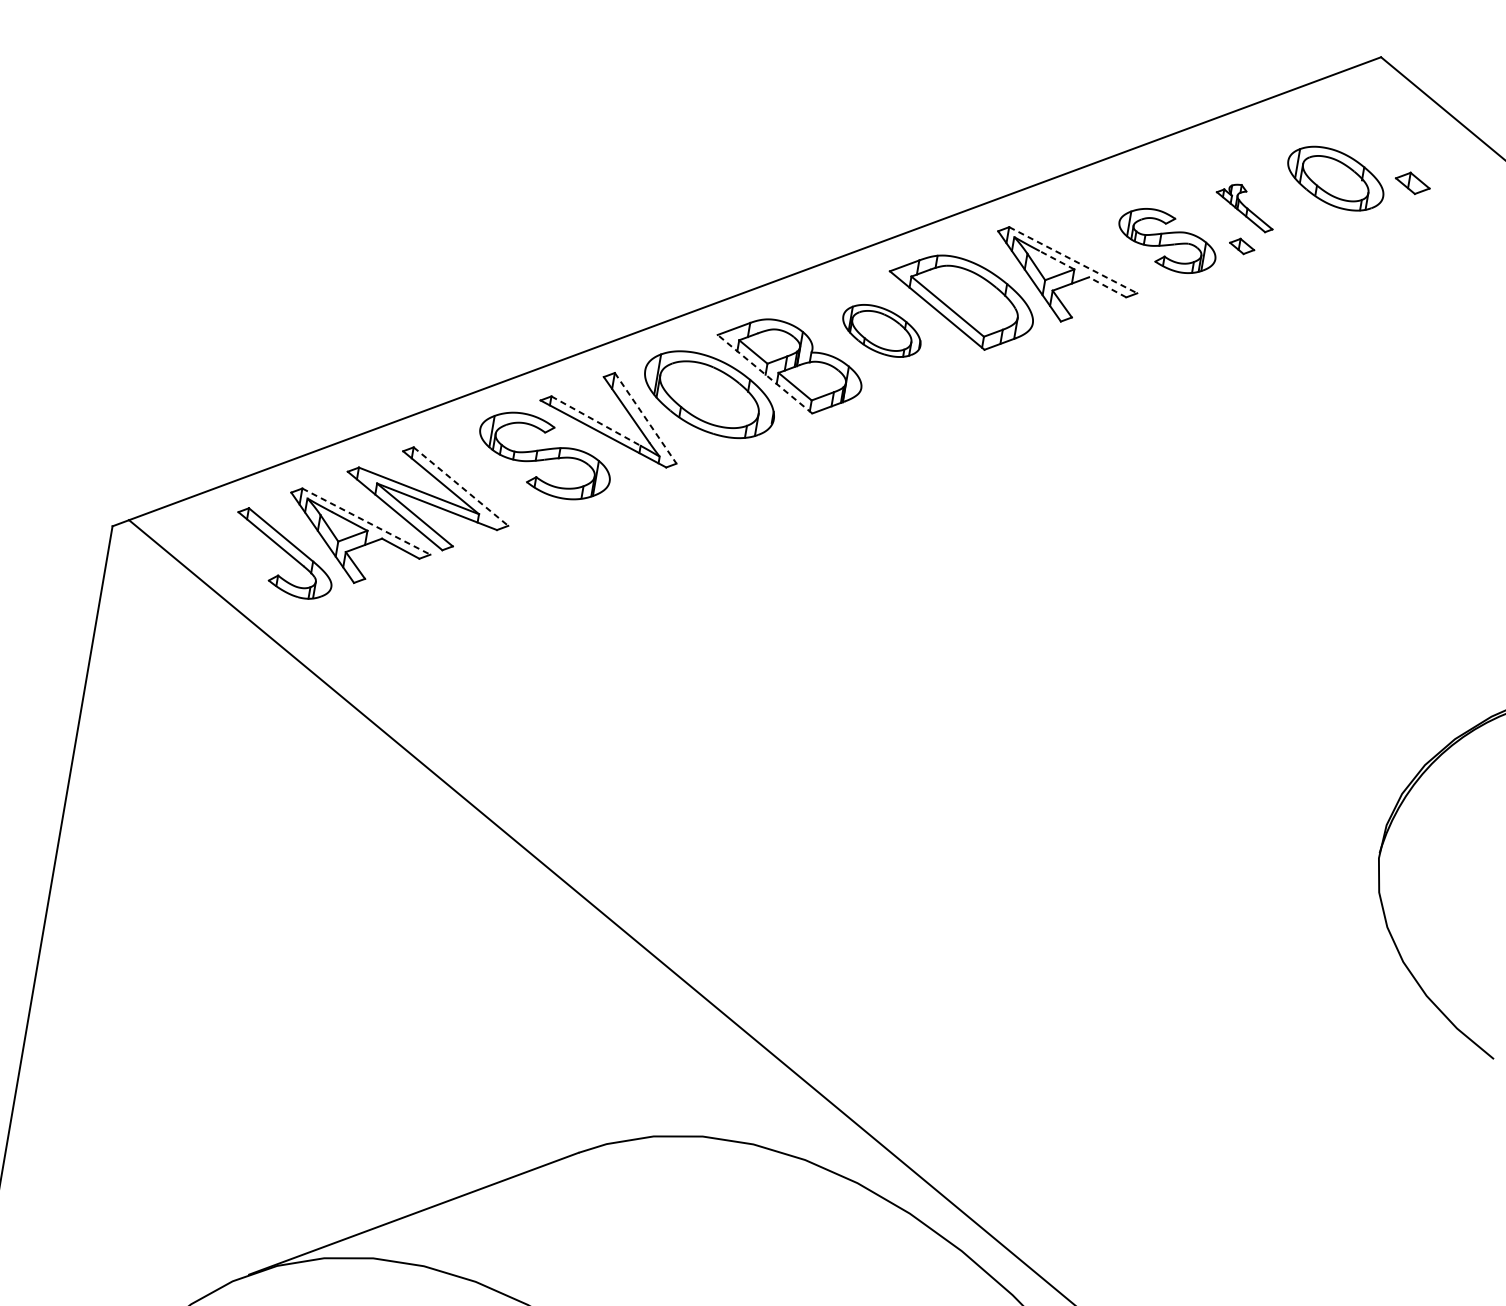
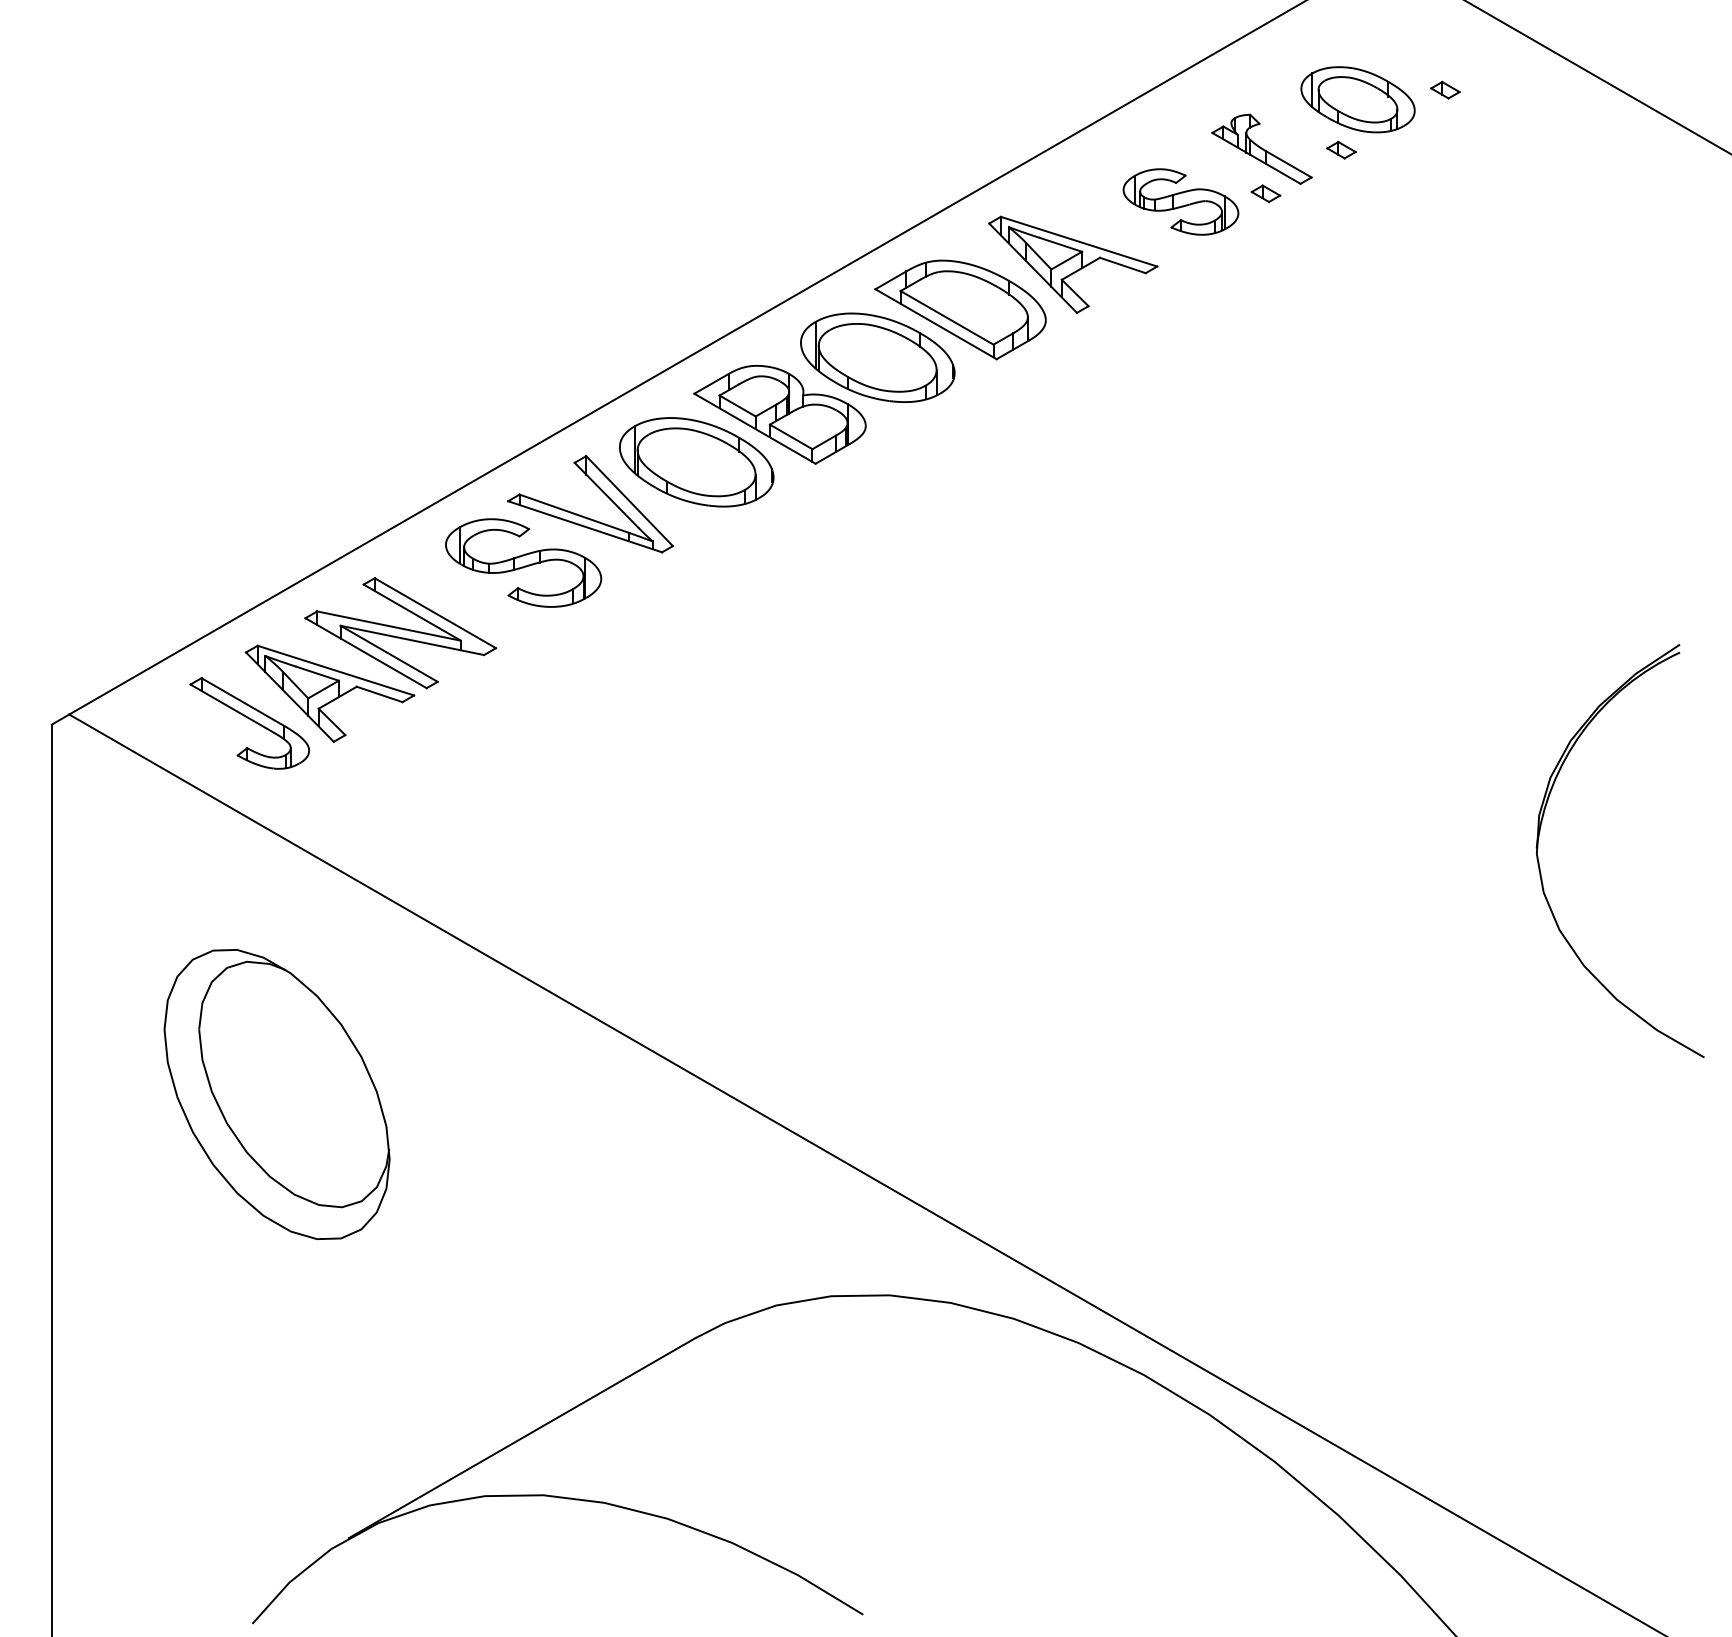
part: (1413, 182) -> (1445, 89), size x0.71
part: (1244, 206) -> (1261, 148), size x1.43
part: (1314, 219) -> (1341, 149), added
line: (1056, 259) -> (1060, 244), dashed -> solid
line: (1073, 260) -> (1079, 241), dashed -> solid
line: (1107, 287) -> (1122, 265), dashed -> solid
part: (881, 330) -> (877, 357), size x1.67
line: (764, 373) -> (754, 428), dashed -> solid
line: (645, 418) -> (629, 501), dashed -> solid
line: (596, 420) -> (574, 513), dashed -> solid
line: (461, 486) -> (435, 613), dashed -> solid
line: (366, 521) -> (336, 670), dashed -> solid
part: (252, 879) -> (276, 1094), added

